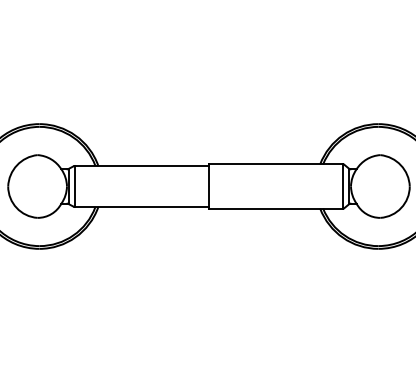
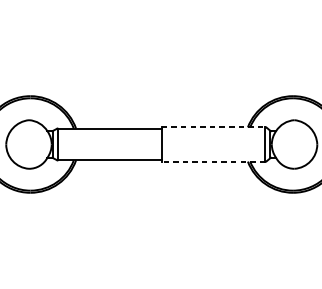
line: (275, 164) -> (213, 127), solid -> dashed
line: (275, 208) -> (213, 161), solid -> dashed

